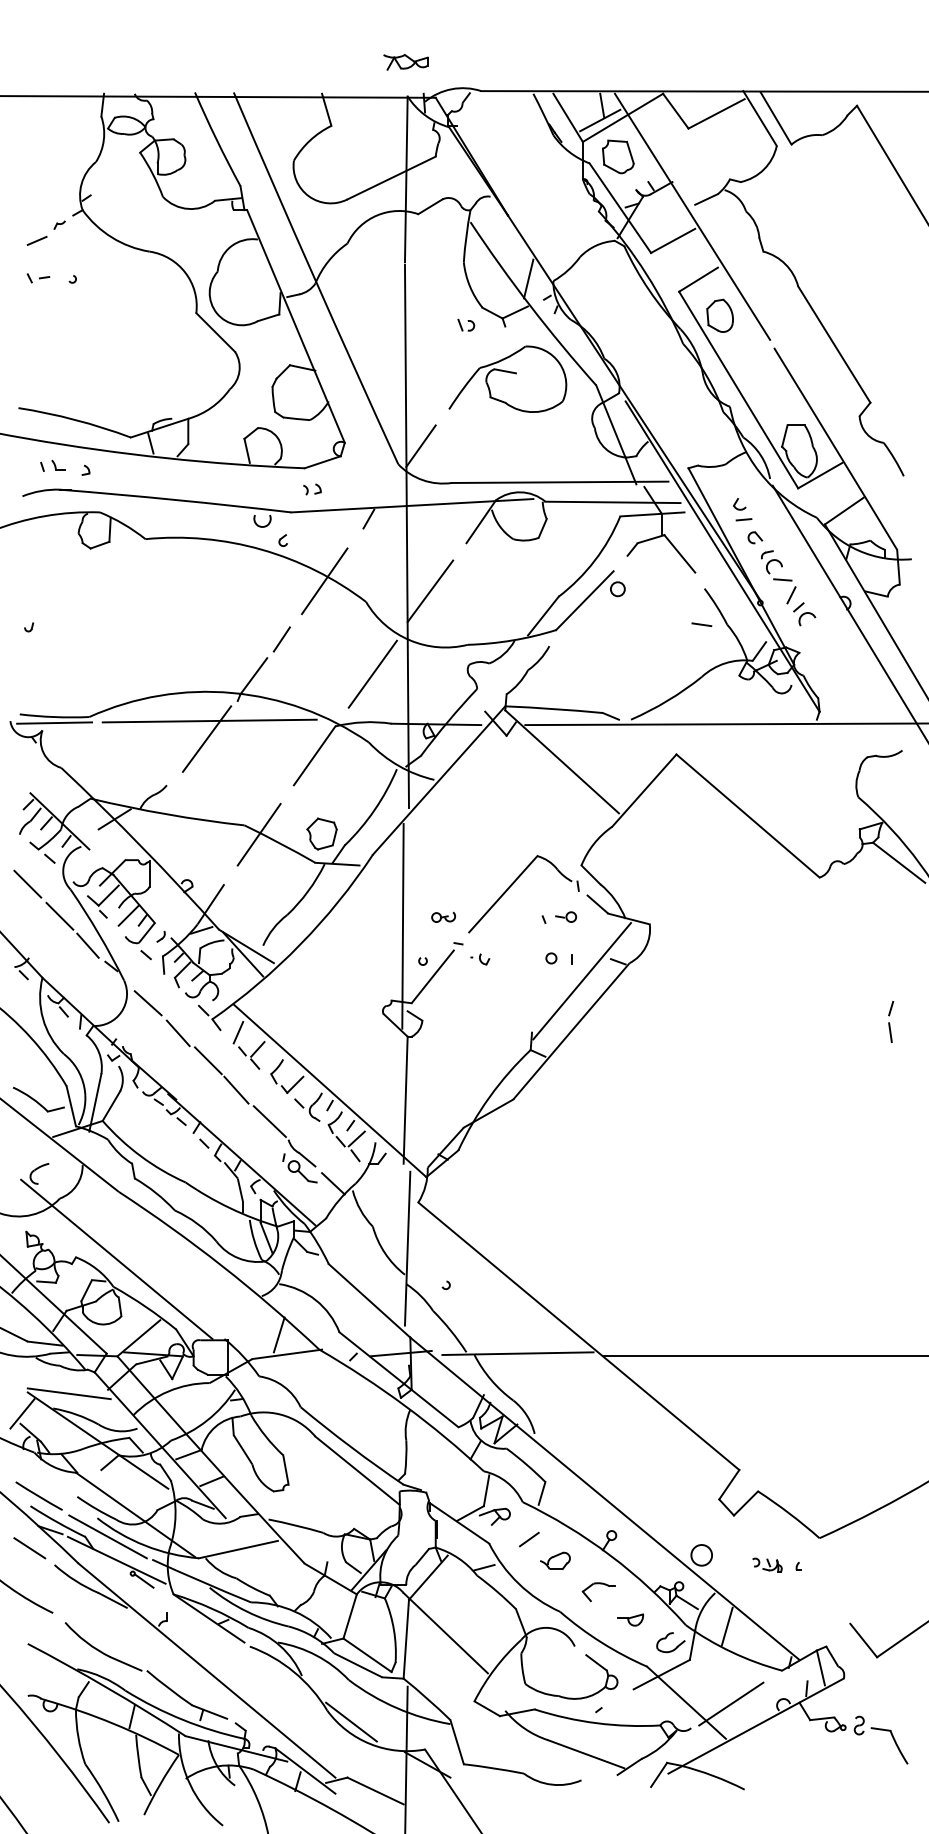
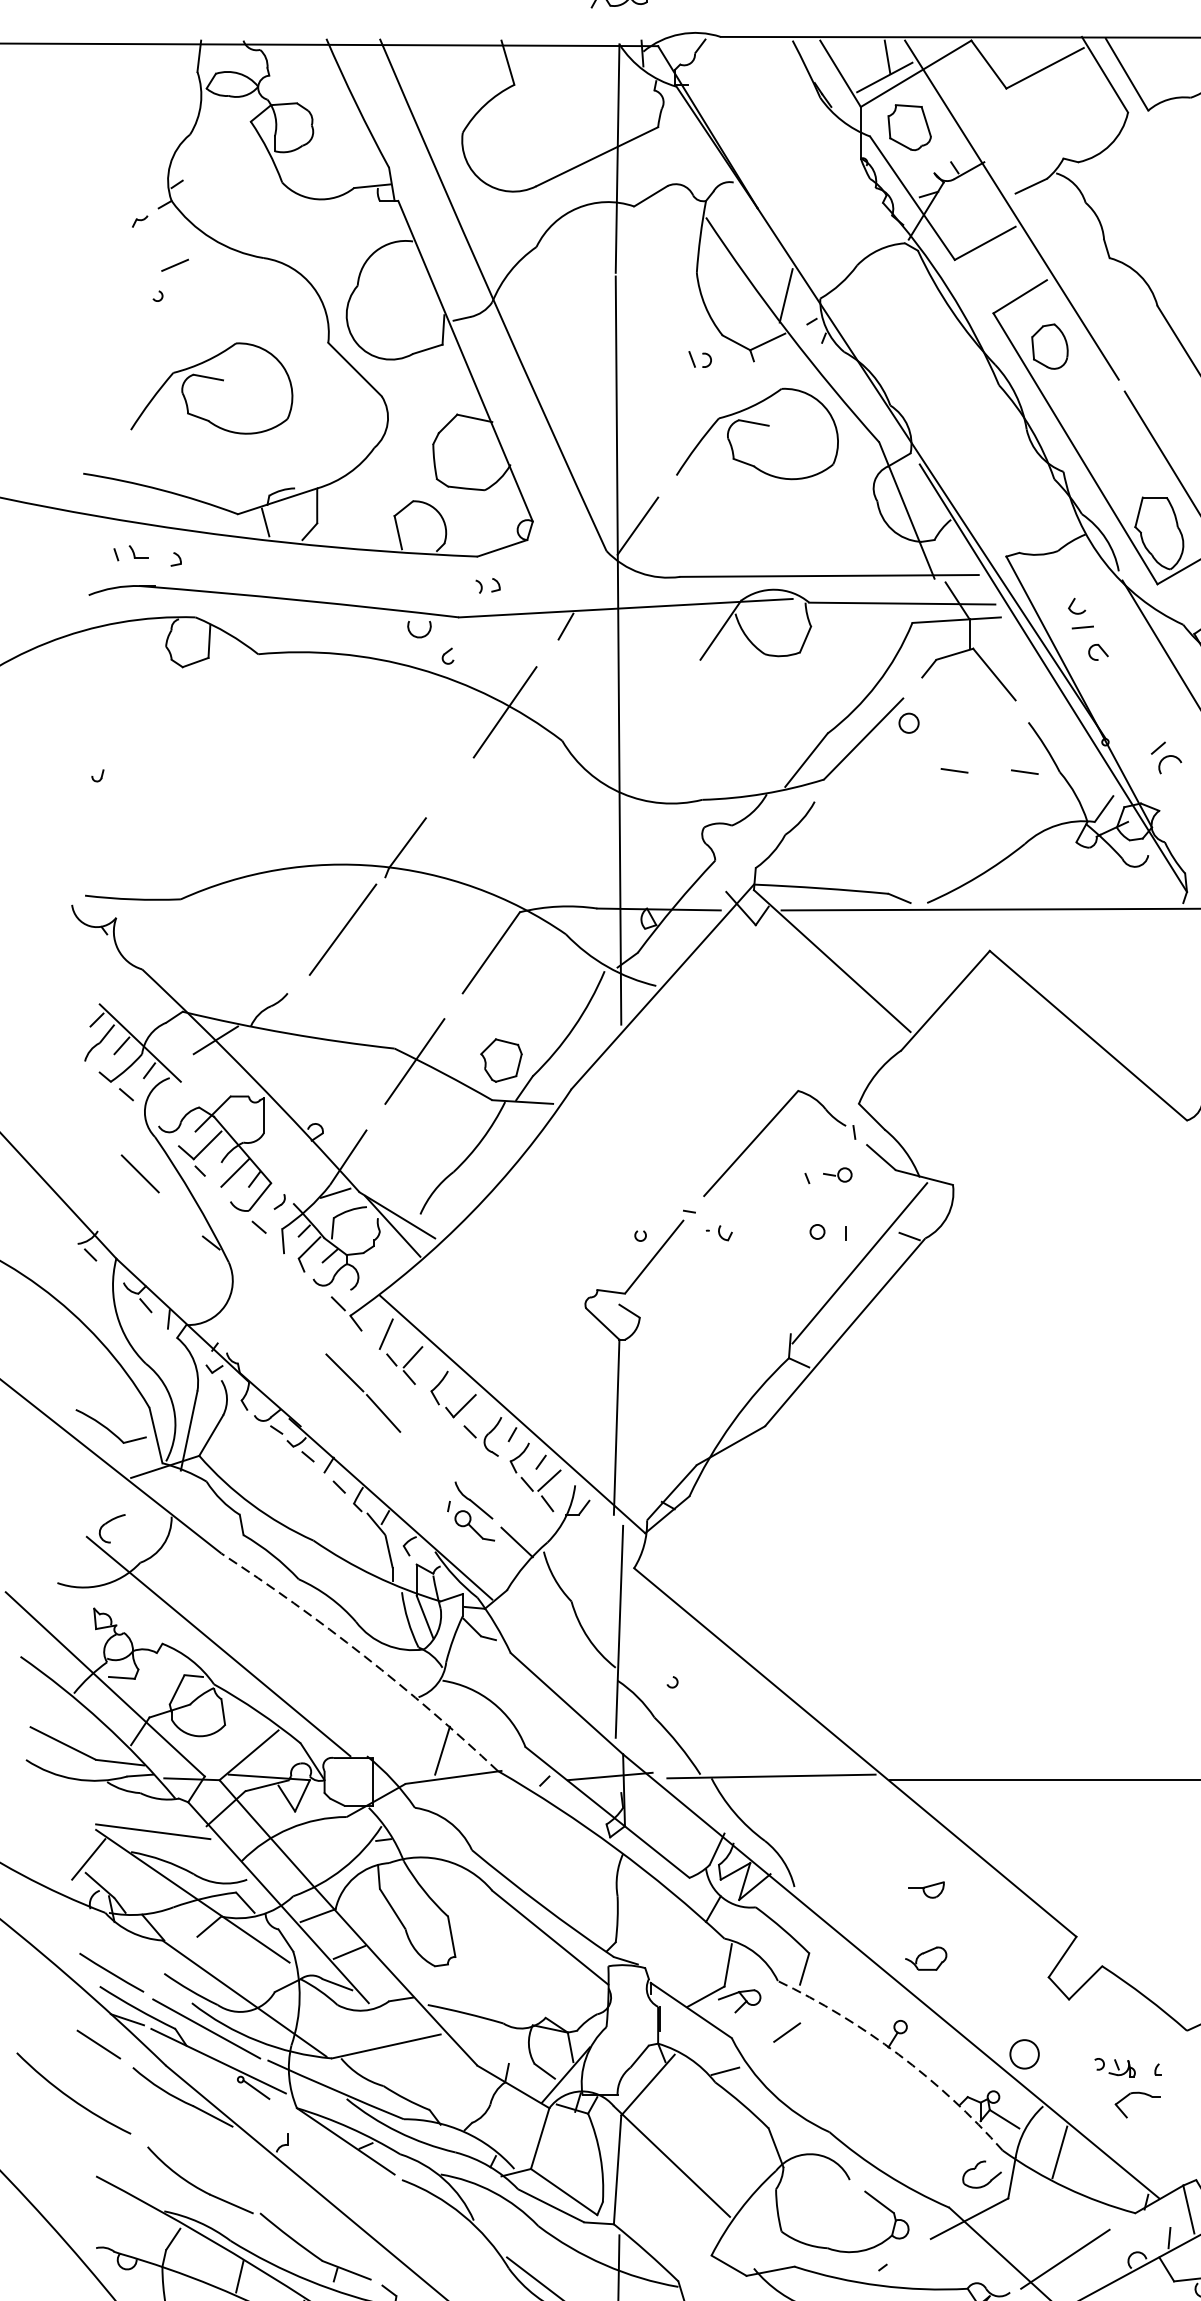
line: (36, 240) -> (174, 264), moved
part: (38, 278) -> (110, 295), removed
part: (111, 345) -> (211, 387), added
part: (778, 577) -> (1130, 707), removed
line: (430, 591) -> (650, 726), removed
line: (650, 623) -> (954, 770), added
line: (281, 639) -> (445, 792), removed
line: (372, 673) -> (571, 839), removed
line: (209, 720) -> (346, 904), removed
line: (54, 722) -> (132, 906), removed
line: (27, 883) -> (95, 1128), removed
part: (443, 916) -> (668, 1174), removed
line: (402, 926) -> (612, 1187), removed
line: (87, 945) -> (178, 1214), removed
line: (147, 1003) -> (260, 1294), removed
line: (177, 1033) -> (302, 1335), removed
line: (269, 1121) -> (429, 1456), removed
arc: (222, 1266) -> (364, 1656), solid -> dashed
arc: (610, 1555) -> (898, 2054), solid -> dashed
part: (555, 1560) -> (926, 1958), moved
part: (598, 1584) -> (1137, 2094), moved
part: (630, 1619) -> (926, 1889), moved

